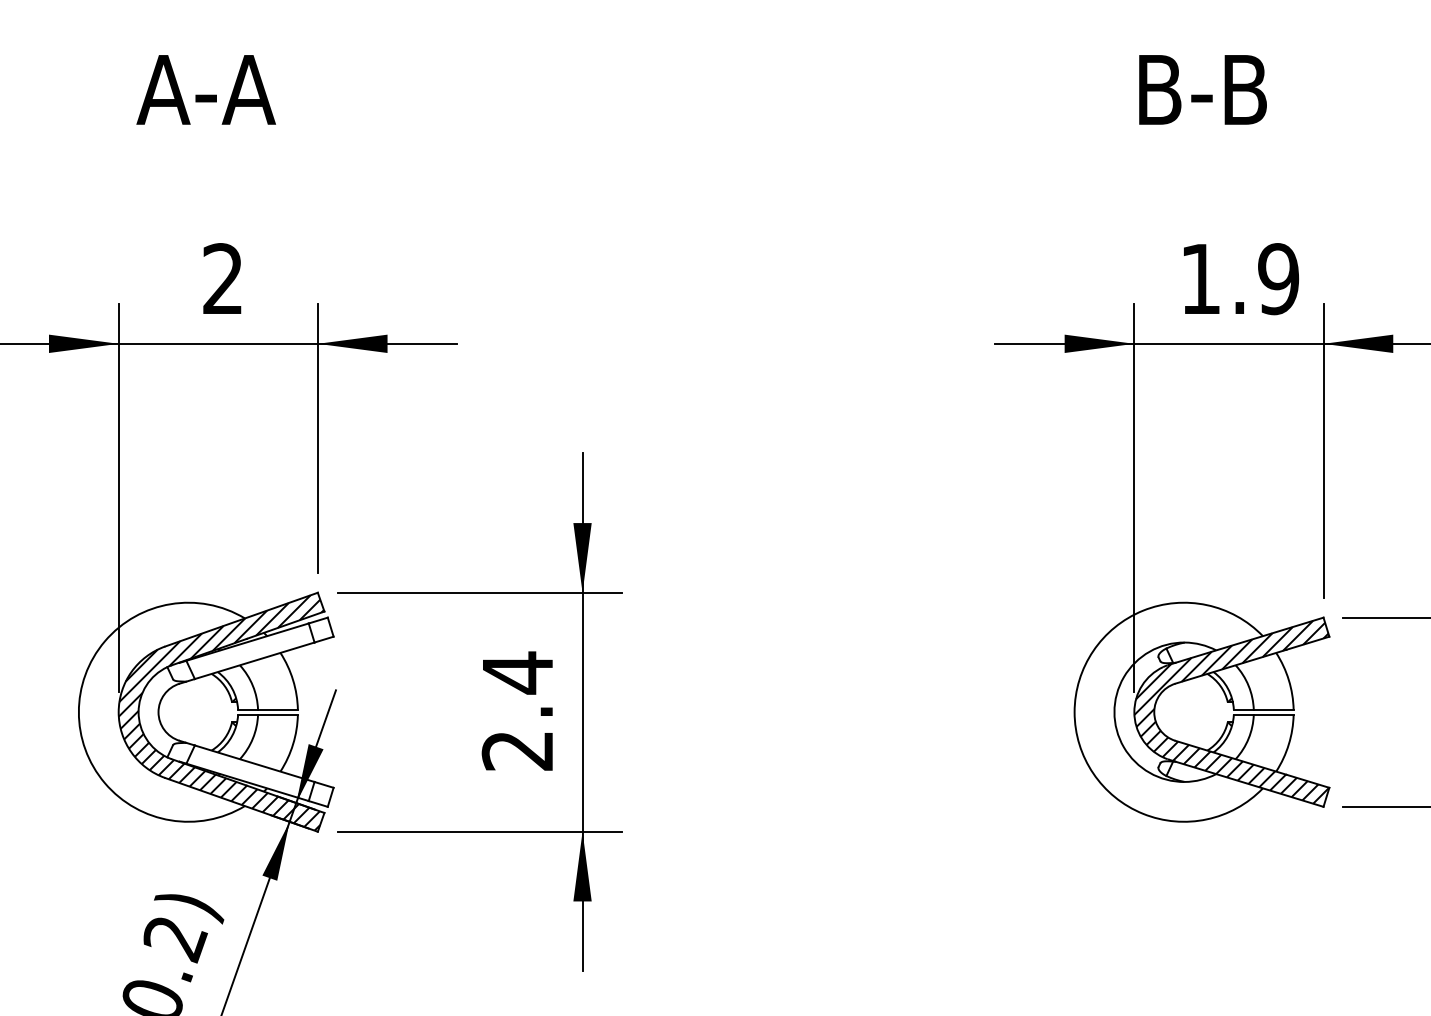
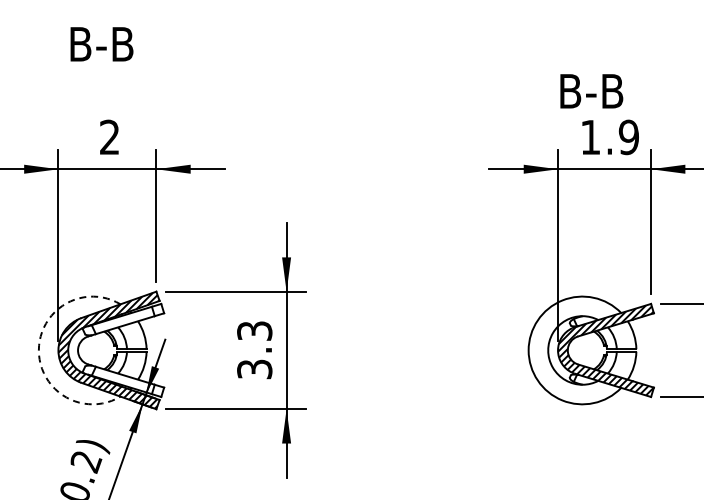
text: (206, 90) -> (101, 44), A-A -> B-B
text: (1202, 90) -> (591, 91), moved
text: (517, 710) -> (254, 349), 2.4 -> 3.3
arc: (78, 712) -> (38, 350), solid -> dashed

